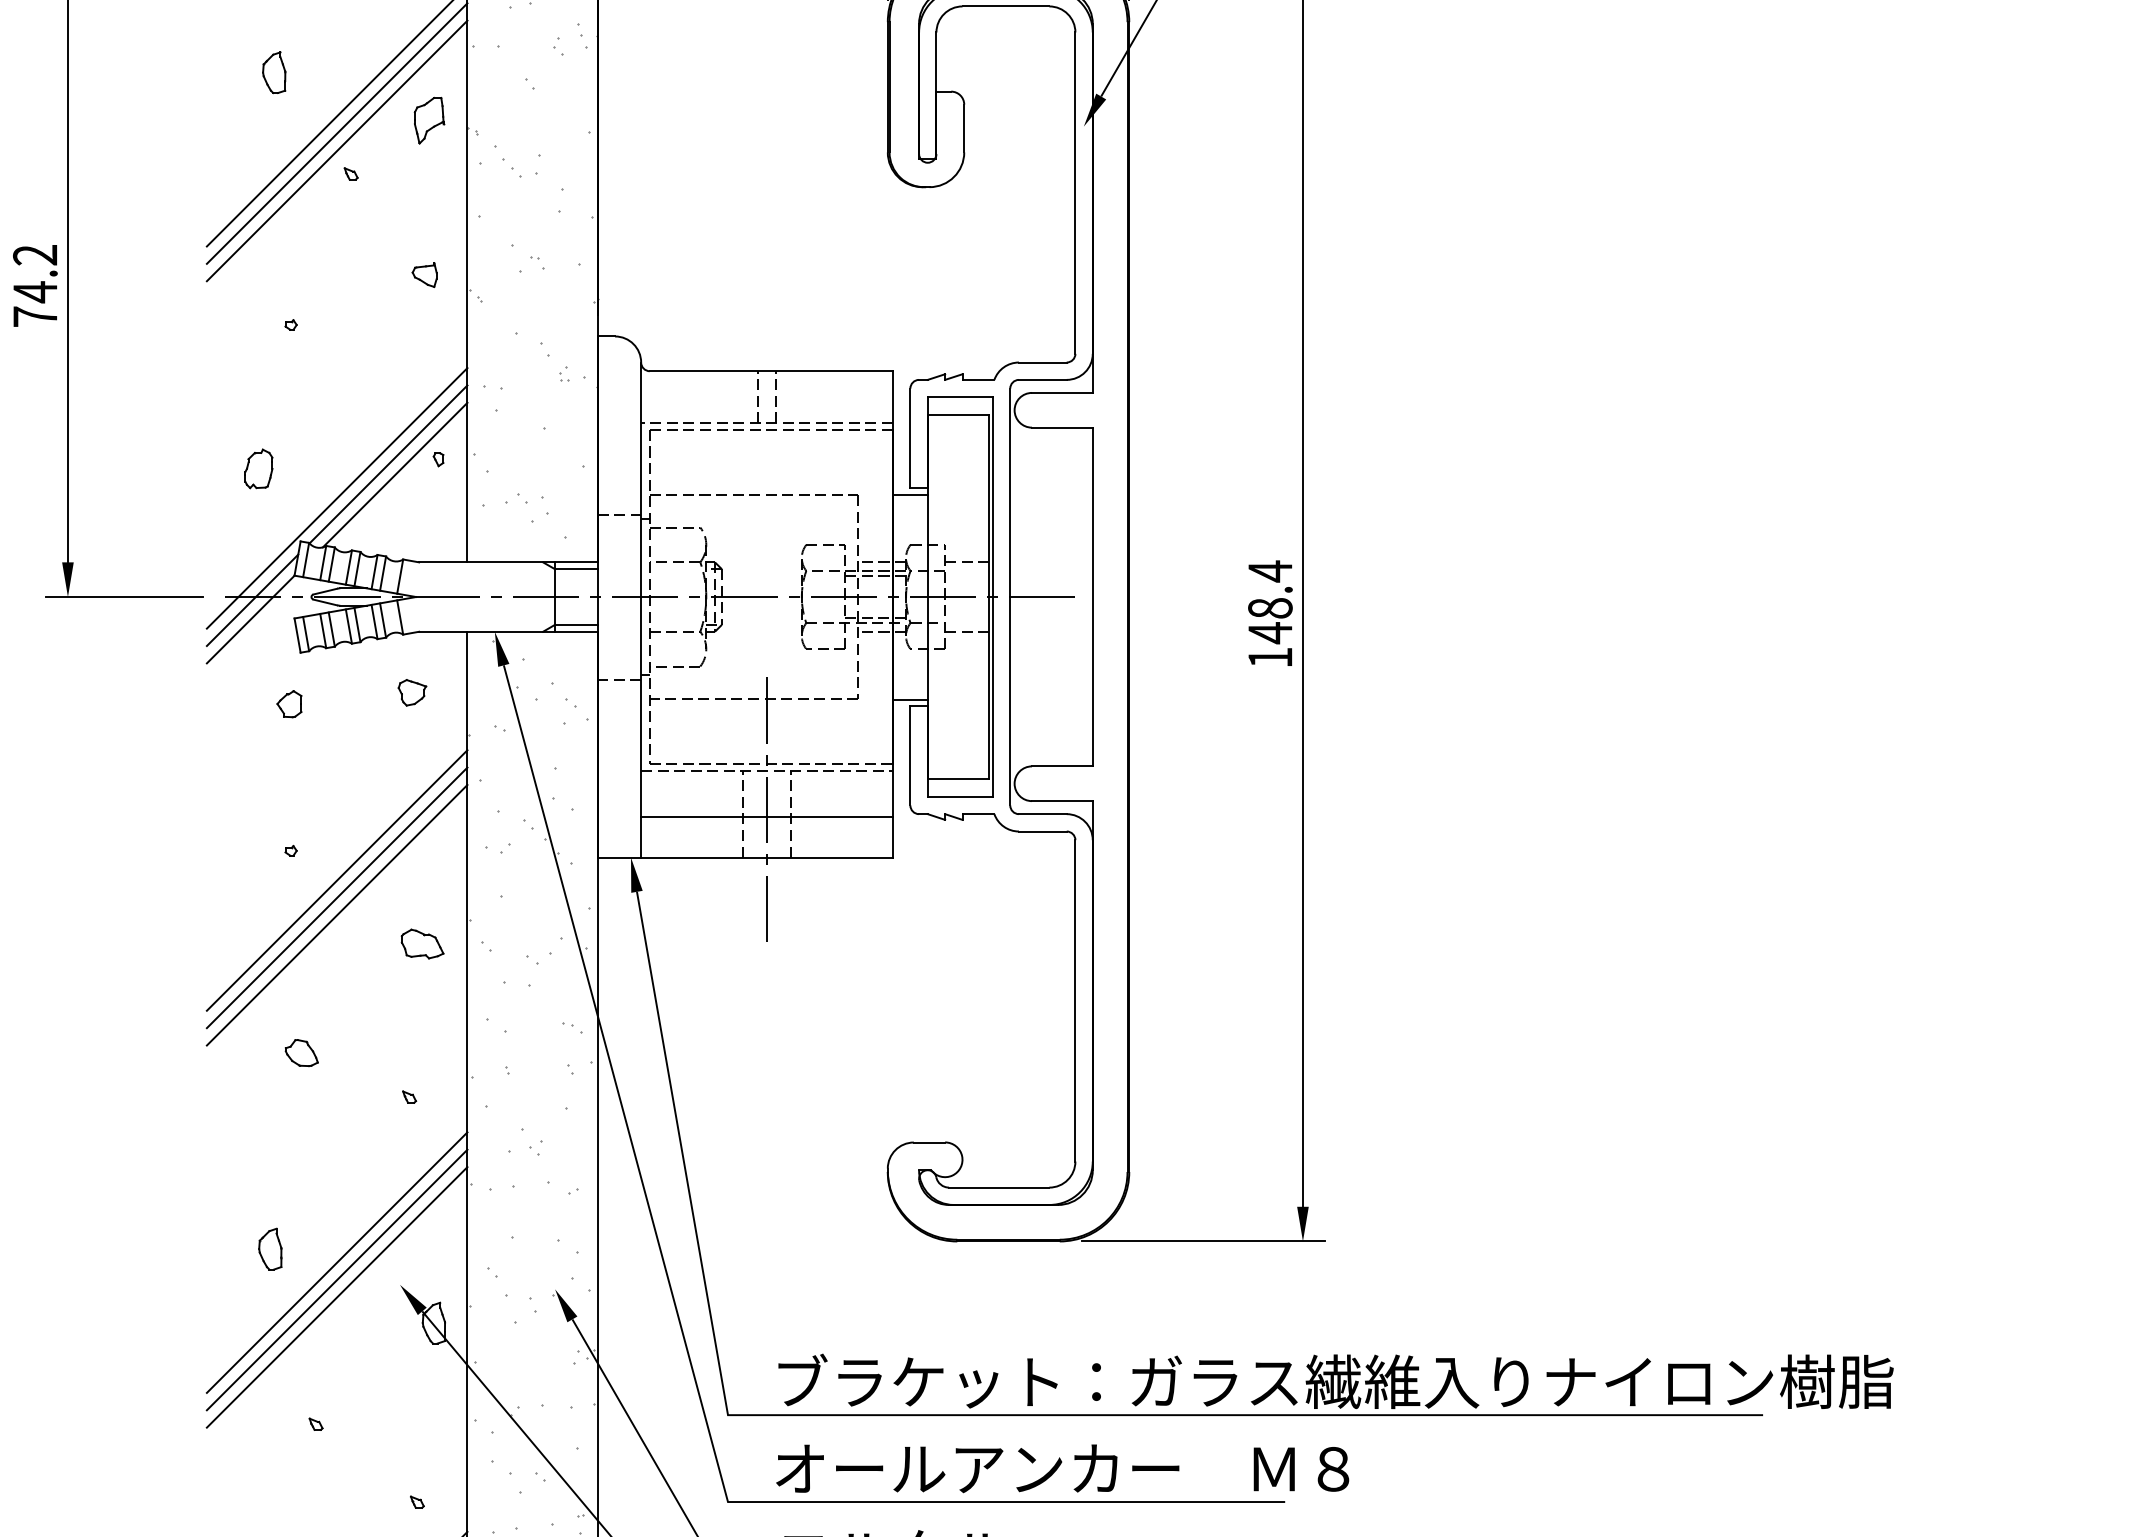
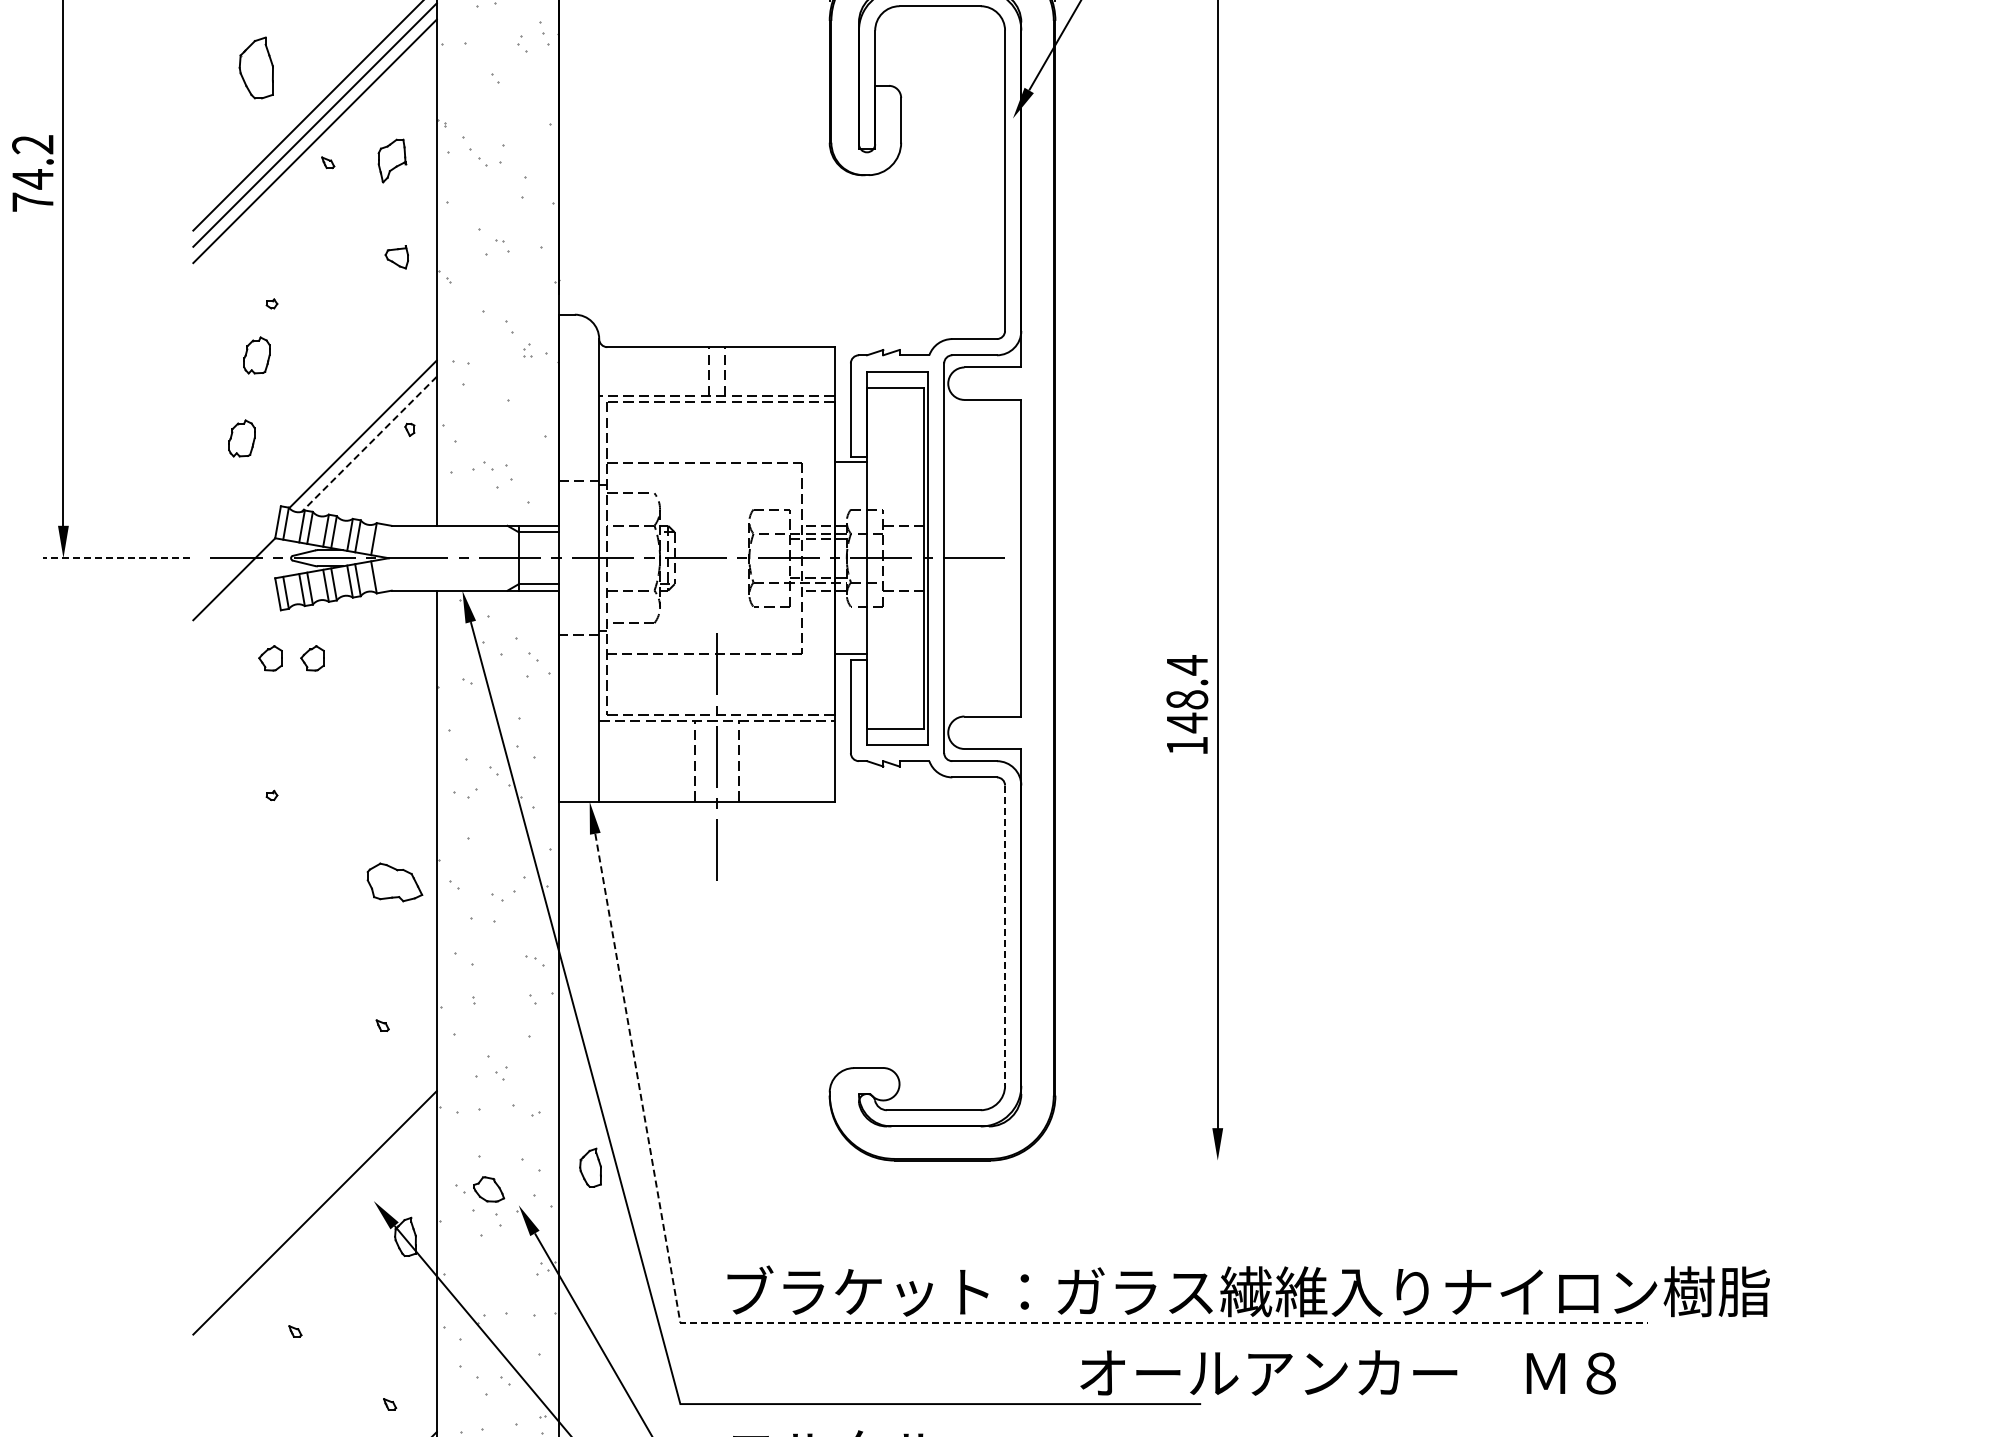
part: (273, 73) -> (255, 68), size x1.6
part: (429, 120) -> (392, 160), moved
text: (34, 285) -> (32, 173), moved
part: (274, 380) -> (256, 355), added
line: (395, 475) -> (369, 444), solid -> dashed
line: (336, 497) -> (314, 465), removed
line: (123, 597) -> (115, 558), solid -> dashed
line: (252, 600) -> (235, 561), removed
text: (1270, 613) -> (1187, 704), moved
part: (412, 692) -> (385, 647), removed
part: (334, 704) -> (312, 658), added
line: (766, 816) -> (716, 763), removed
line: (336, 879) -> (314, 822), removed
line: (336, 897) -> (314, 839), removed
line: (336, 915) -> (314, 855), removed
part: (422, 943) -> (394, 882), size x1.4
line: (1075, 1001) -> (1005, 936), solid -> dashed
part: (302, 1053) -> (489, 1189), moved
line: (1203, 1241) -> (1124, 1160), removed
part: (270, 1248) -> (590, 1167), moved
line: (336, 1262) -> (314, 1180), removed
line: (336, 1279) -> (314, 1196), removed
line: (979, 1414) -> (915, 1322), solid -> dashed
text: (1061, 1468) -> (1347, 1372), moved

